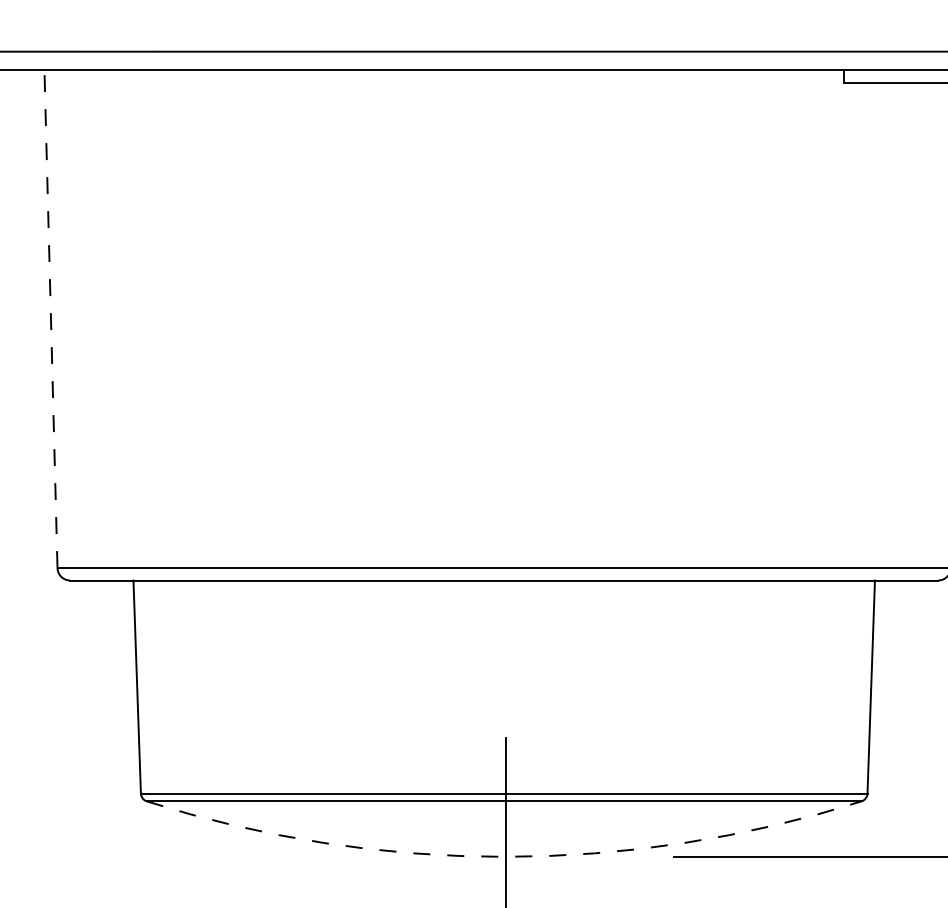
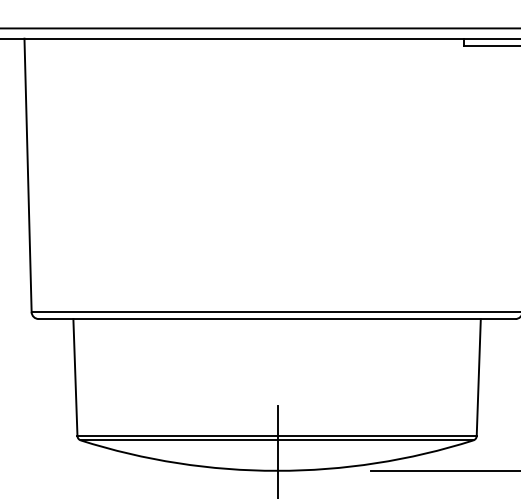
line: (51, 319) -> (28, 175), dashed -> solid
arc: (504, 856) -> (277, 470), dashed -> solid

